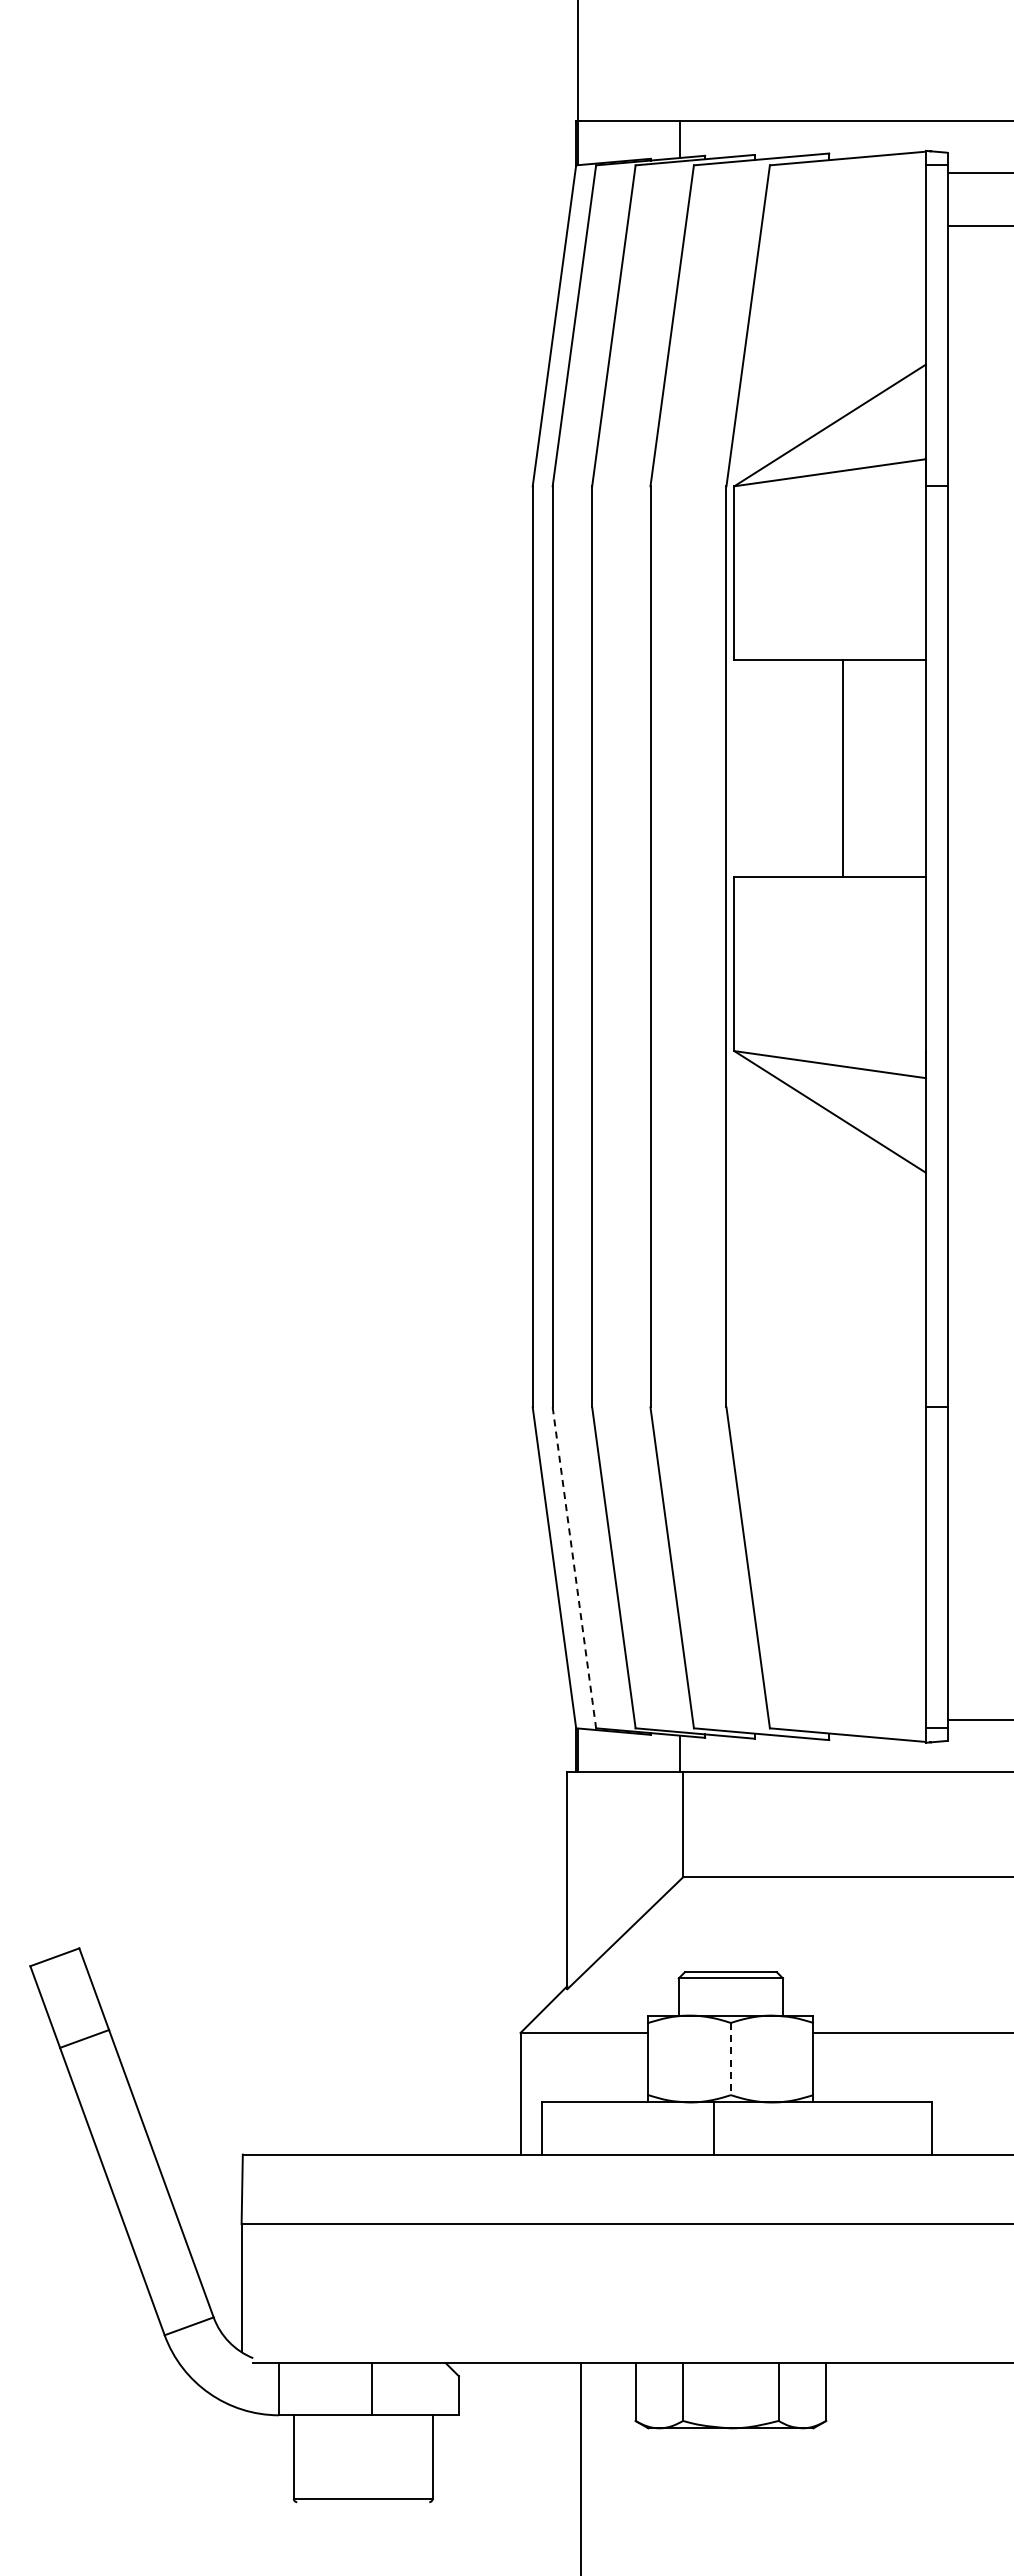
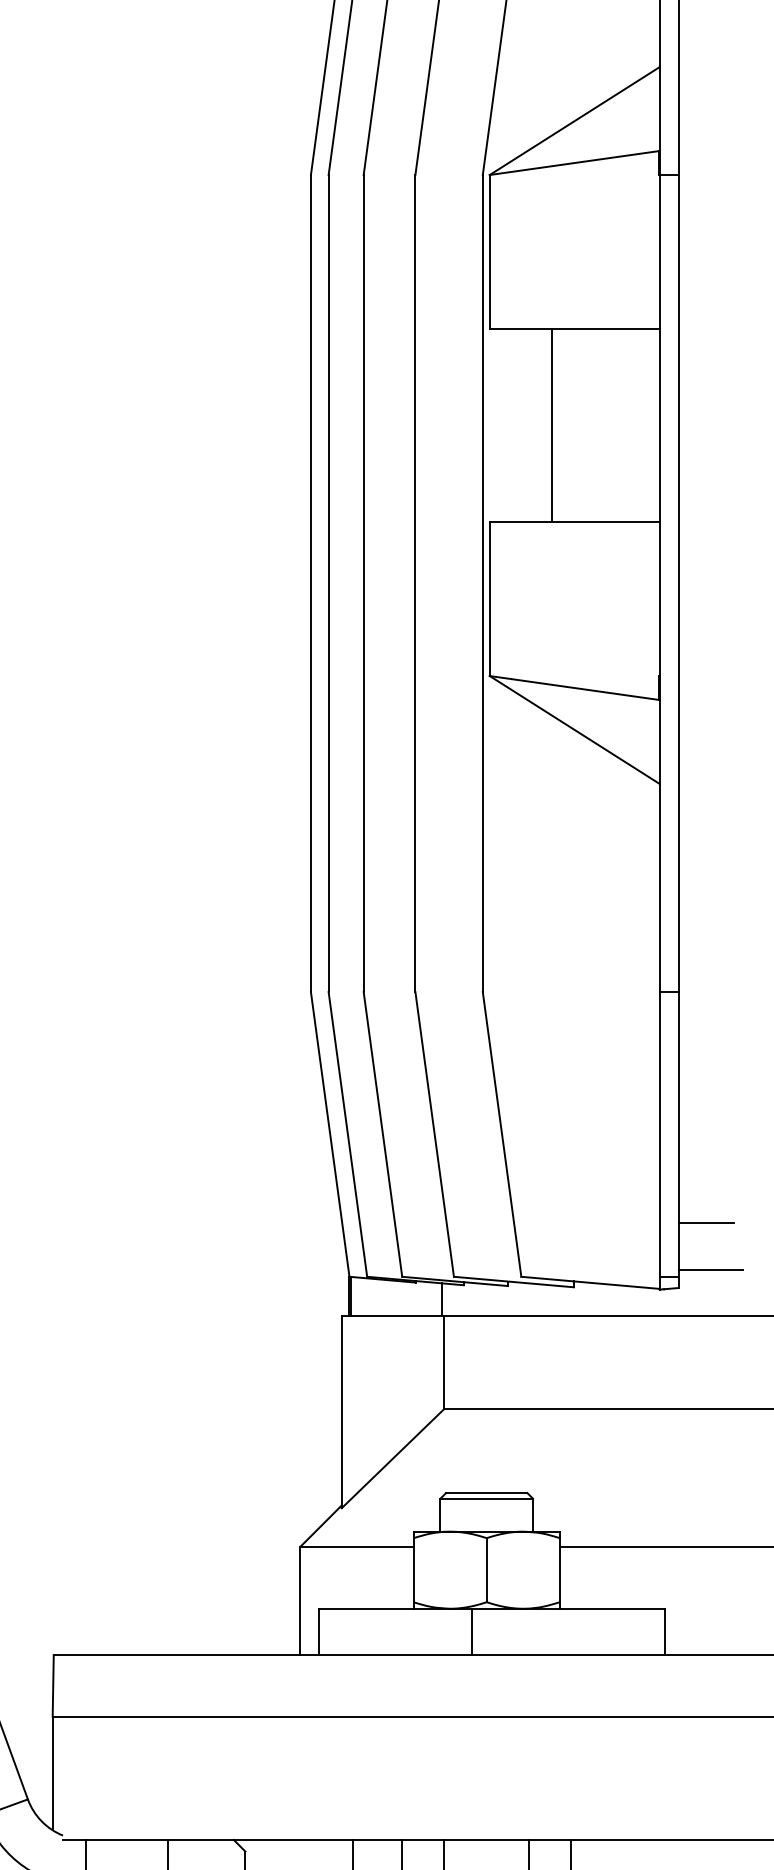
line: (843, 768) -> (552, 425), moved
line: (574, 1567) -> (347, 1134), dashed -> solid
line: (978, 1668) -> (706, 1223), added
line: (730, 2059) -> (486, 1570), dashed -> solid

